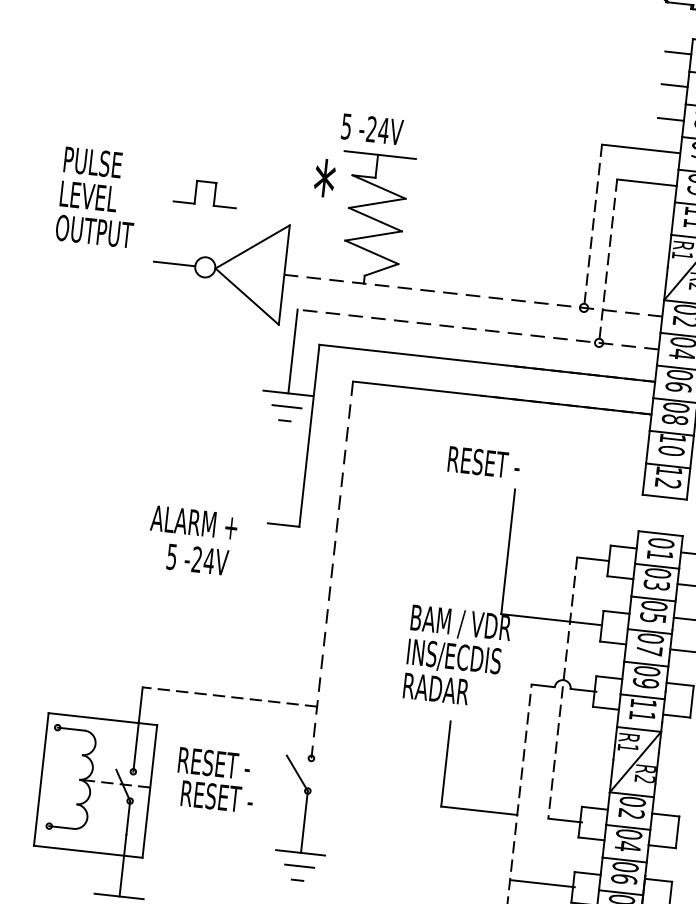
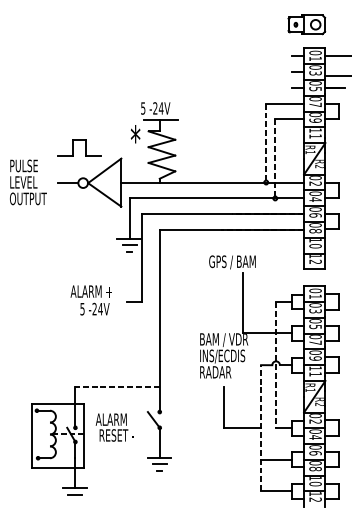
part: (205, 192) -> (79, 147), size x1.43
text: (98, 197) -> (28, 182), moved
line: (472, 295) -> (212, 182), dashed -> solid
line: (477, 329) -> (216, 198), dashed -> solid
text: (496, 465) -> (232, 262), RESET - -> GPS / BAM
text: (190, 540) -> (90, 300), moved
line: (331, 571) -> (159, 321), dashed -> solid
text: (211, 763) -> (112, 419), RESET - -> ALARM

